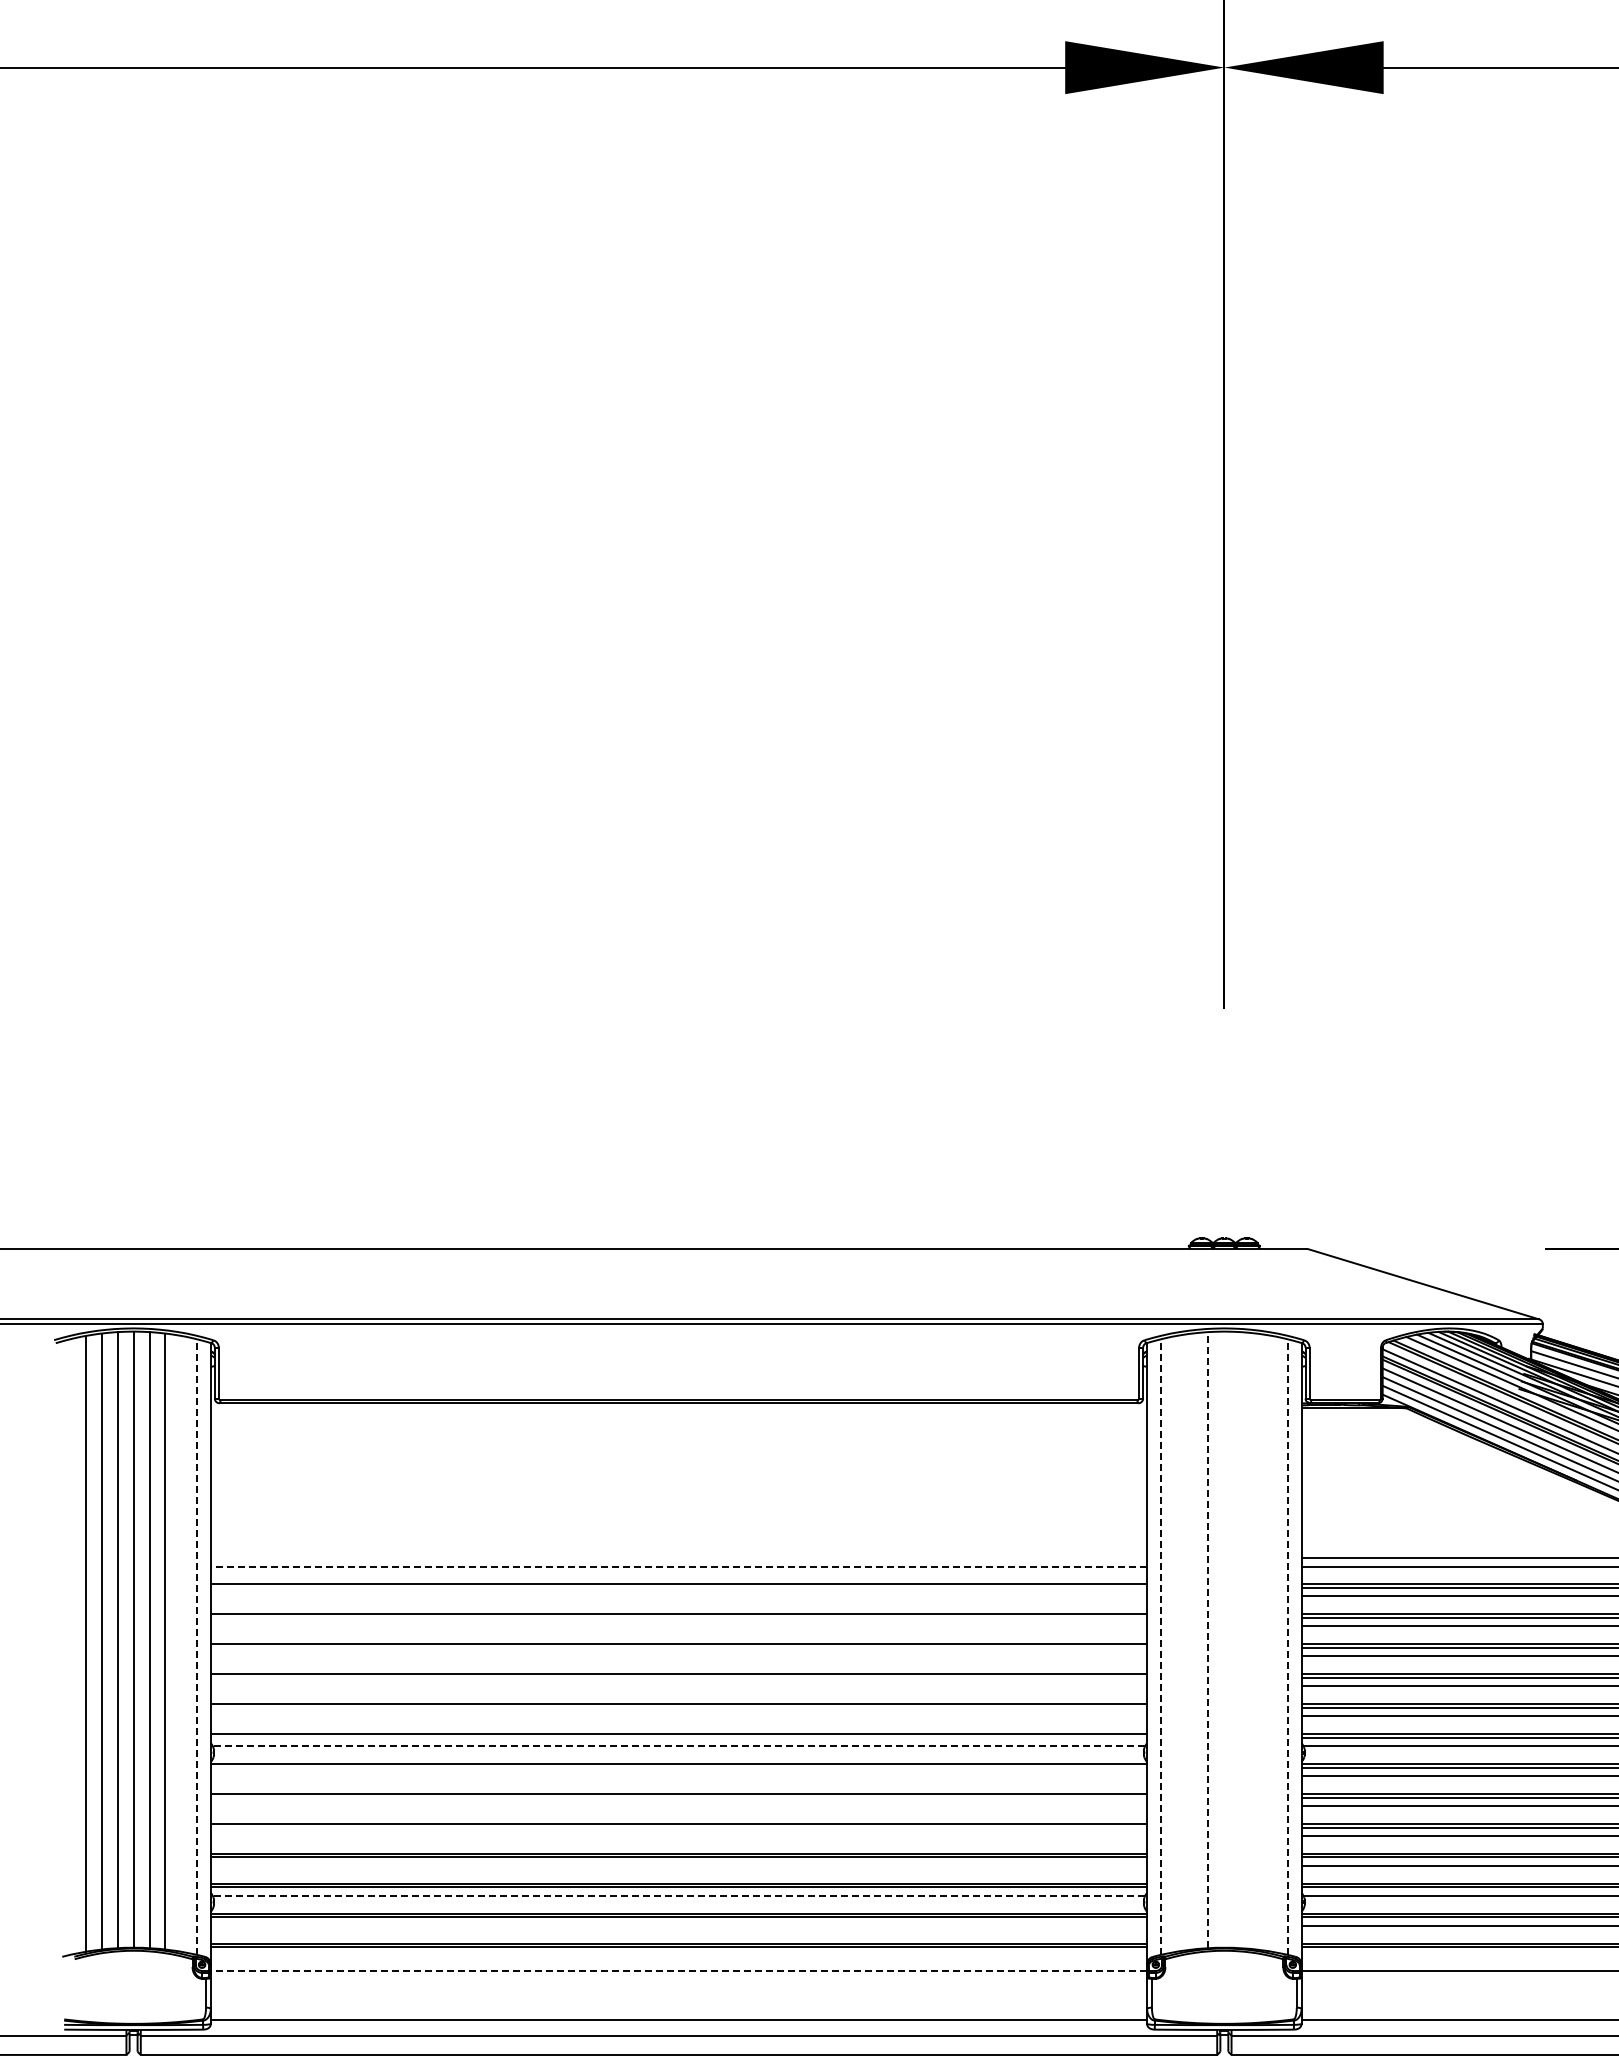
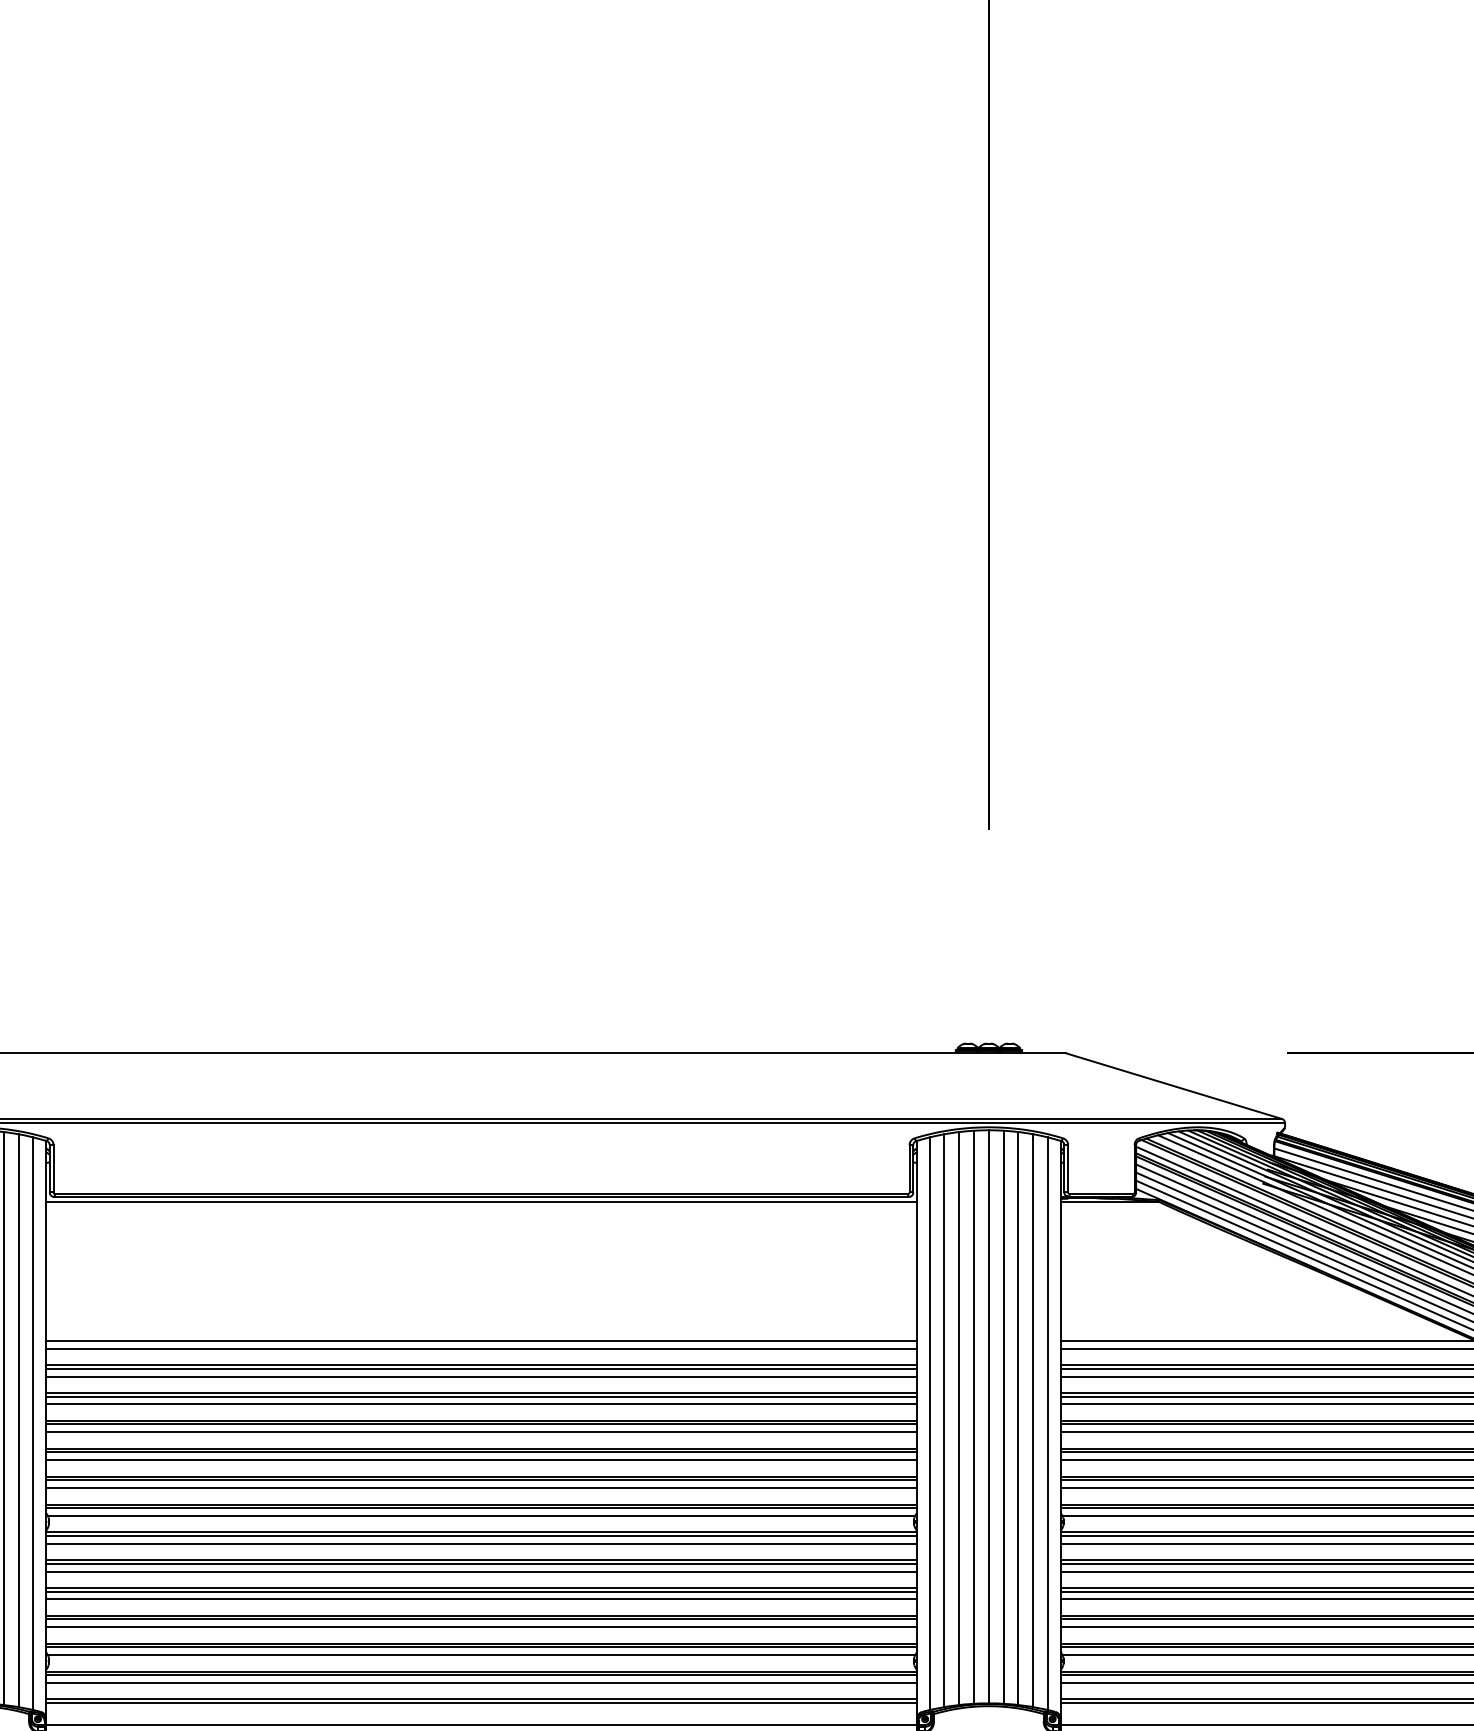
line: (678, 1408) -> (481, 1201), added
line: (678, 1558) -> (481, 1341), added
line: (678, 1566) -> (481, 1348), dashed -> solid
line: (678, 1588) -> (481, 1369), added
line: (678, 1596) -> (481, 1376), added
line: (678, 1617) -> (481, 1396), added
line: (678, 1626) -> (481, 1404), added
line: (1208, 1639) -> (974, 1416), dashed -> solid
line: (1224, 1639) -> (988, 1416), added
line: (1240, 1640) -> (1003, 1417), added
line: (1192, 1641) -> (959, 1418), added
line: (1256, 1641) -> (1018, 1418), added
line: (181, 1643) -> (18, 1420), added
line: (1176, 1643) -> (944, 1420), added
line: (1272, 1643) -> (1033, 1420), added
line: (197, 1647) -> (33, 1424), dashed -> solid
line: (678, 1647) -> (481, 1424), added
line: (1160, 1647) -> (929, 1424), dashed -> solid
line: (1288, 1647) -> (1048, 1424), dashed -> solid
line: (678, 1656) -> (481, 1432), added
line: (678, 1677) -> (481, 1452), added
line: (678, 1686) -> (481, 1460), added
line: (678, 1707) -> (481, 1479), added
line: (678, 1716) -> (481, 1488), added
line: (678, 1737) -> (481, 1507), added
line: (677, 1746) -> (480, 1516), dashed -> solid
line: (678, 1767) -> (481, 1535), added
line: (678, 1776) -> (481, 1544), added
line: (678, 1797) -> (481, 1563), added
line: (678, 1806) -> (481, 1571), added
line: (678, 1827) -> (481, 1591), added
line: (678, 1835) -> (481, 1598), added
line: (678, 1865) -> (481, 1626), added
line: (677, 1895) -> (480, 1654), dashed -> solid
line: (678, 1925) -> (481, 1682), added
line: (678, 1971) -> (481, 1725), dashed -> solid

